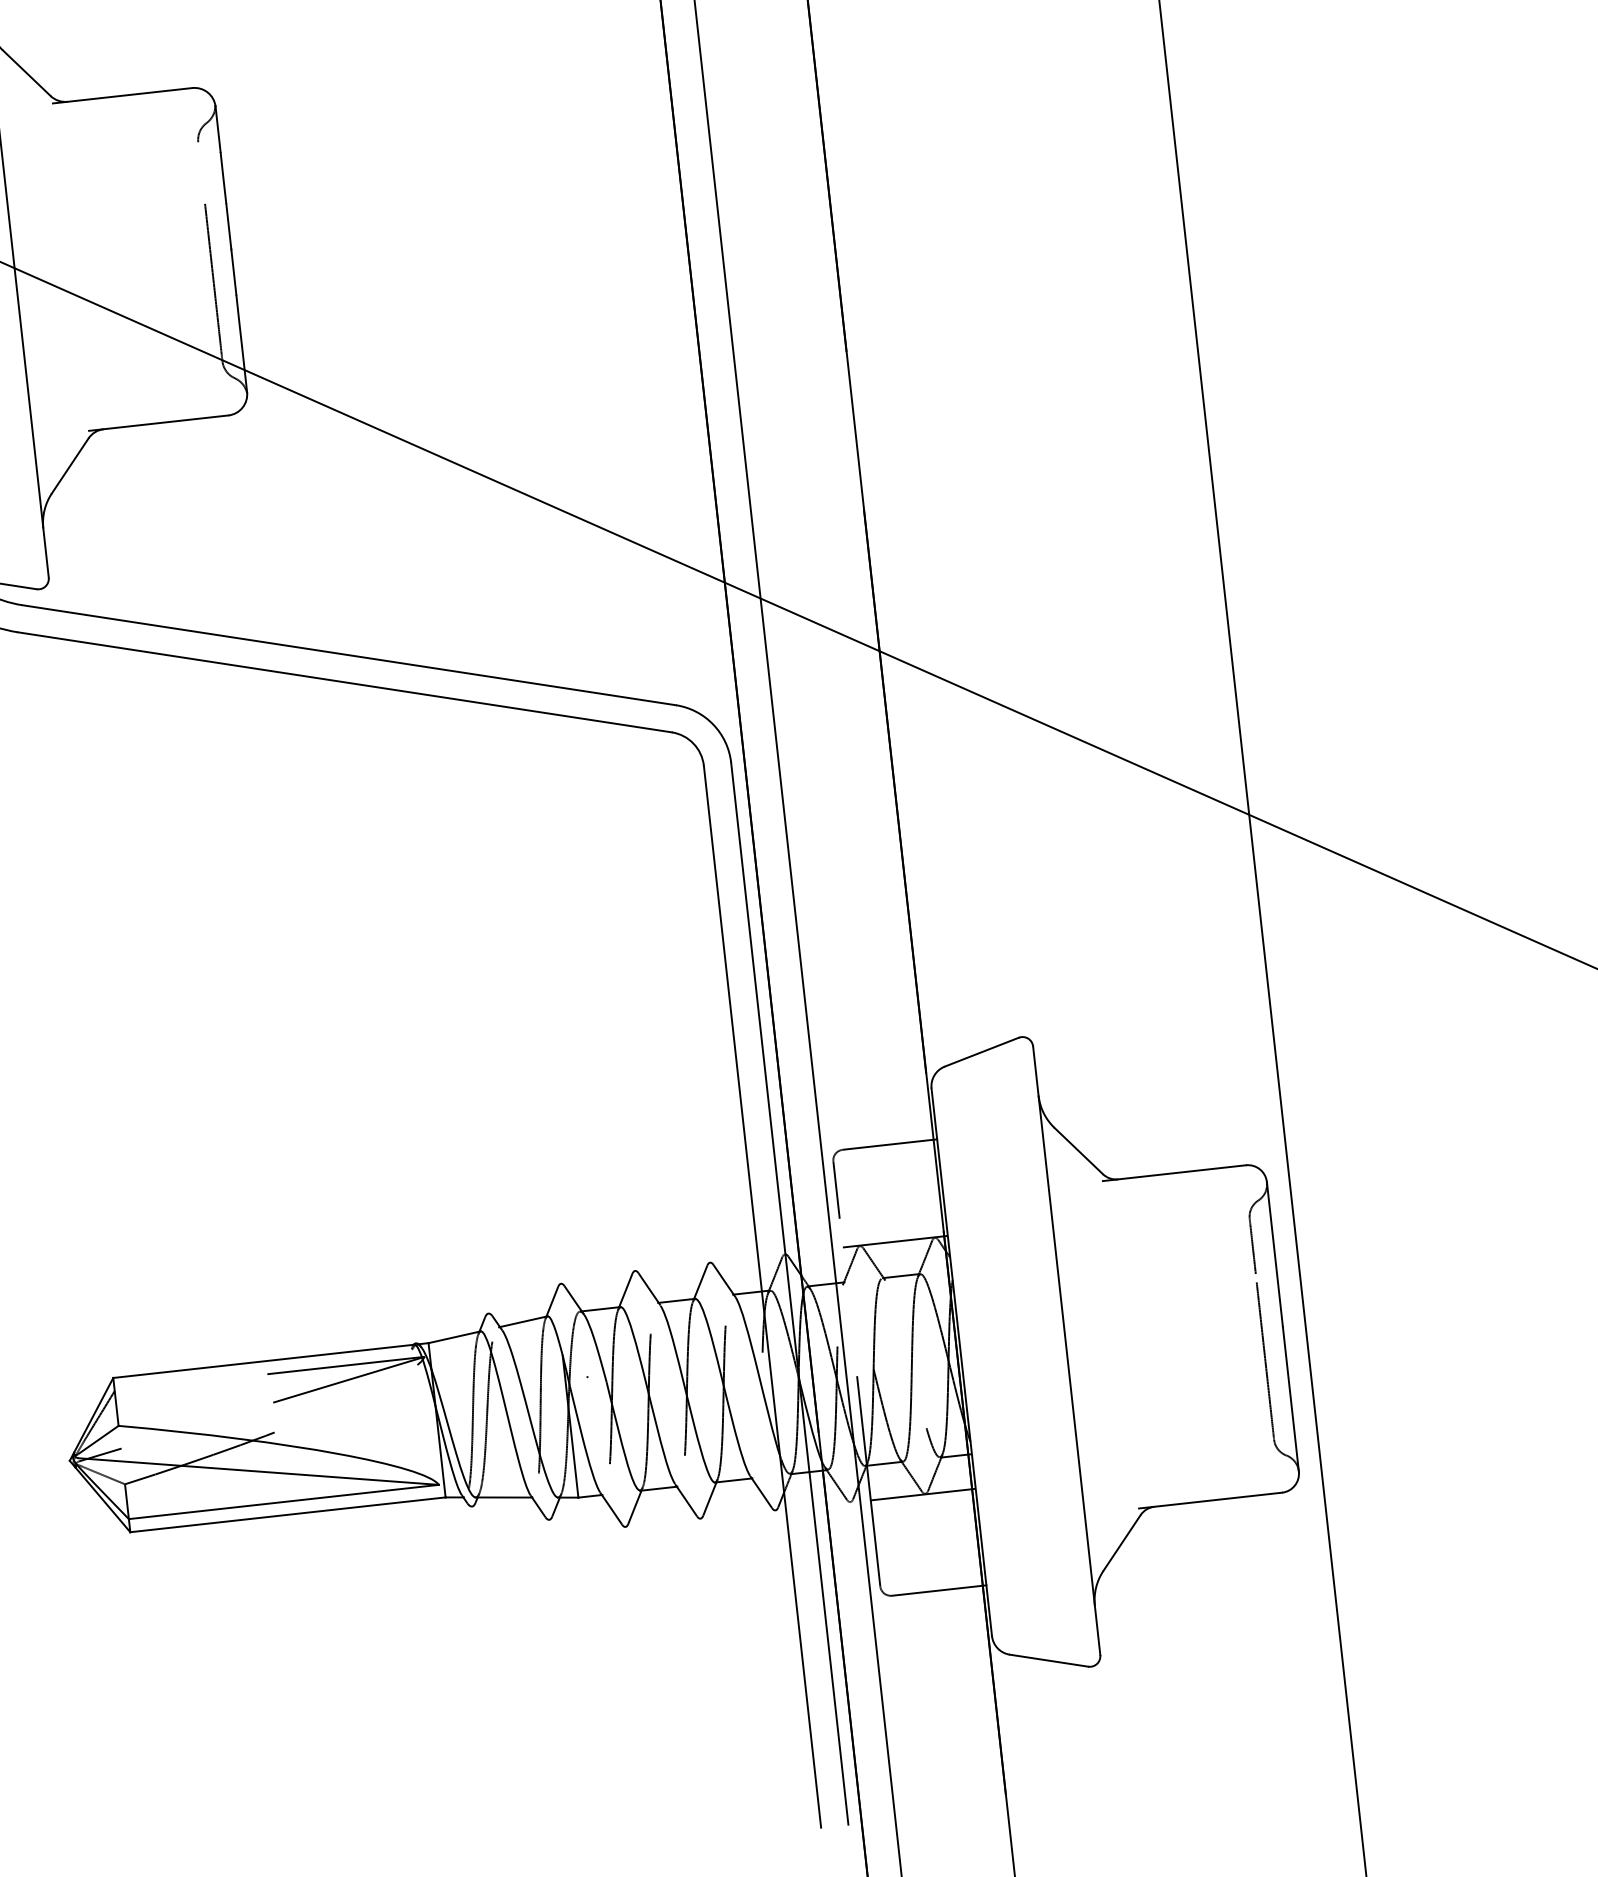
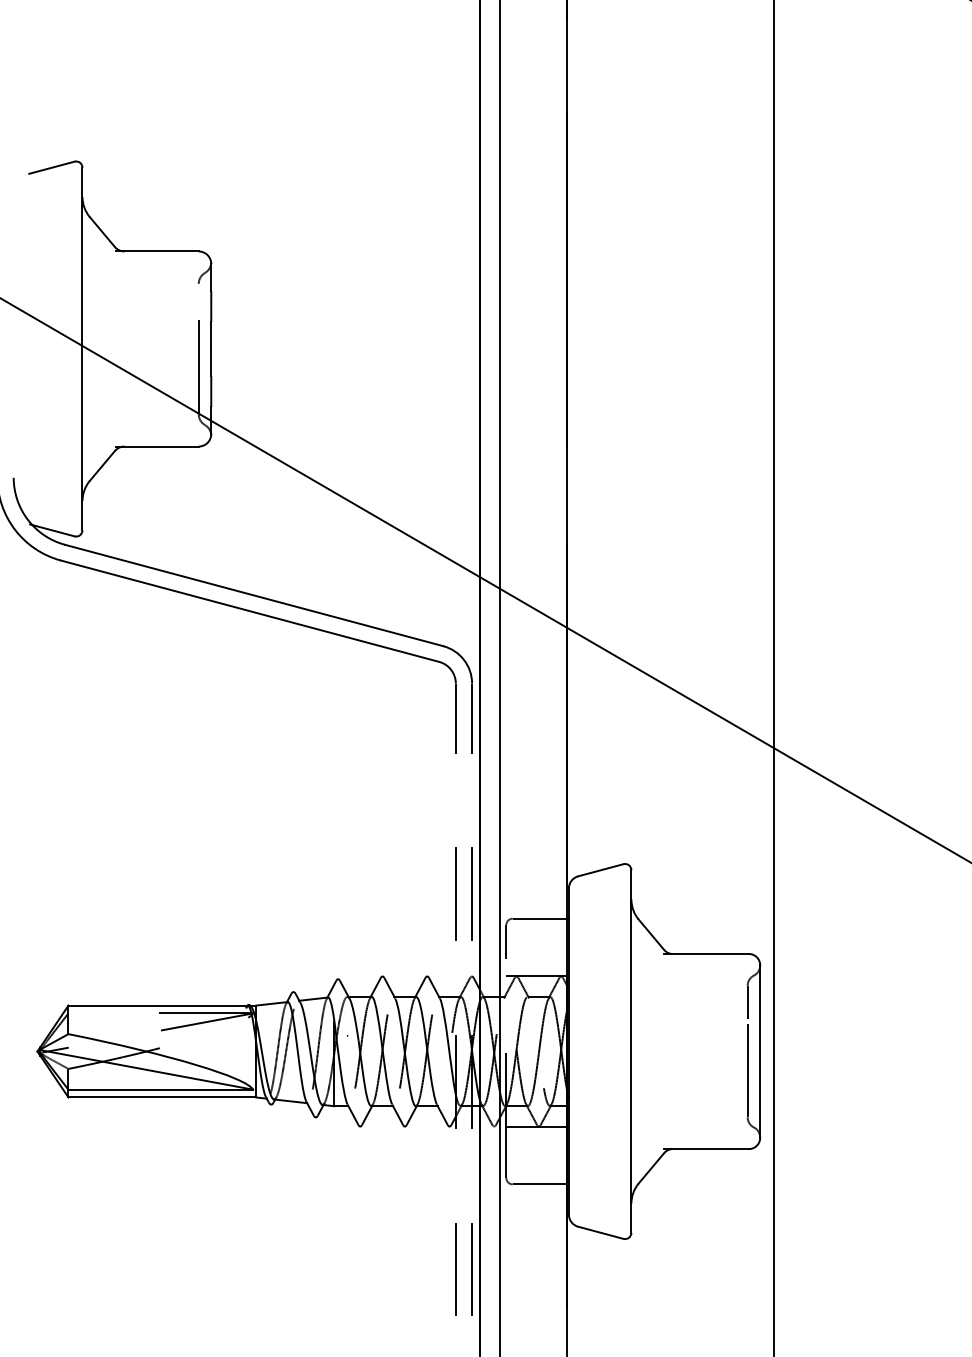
line: (790, 1292) -> (472, 999), solid -> dashed
line: (761, 1296) -> (455, 999), solid -> dashed

